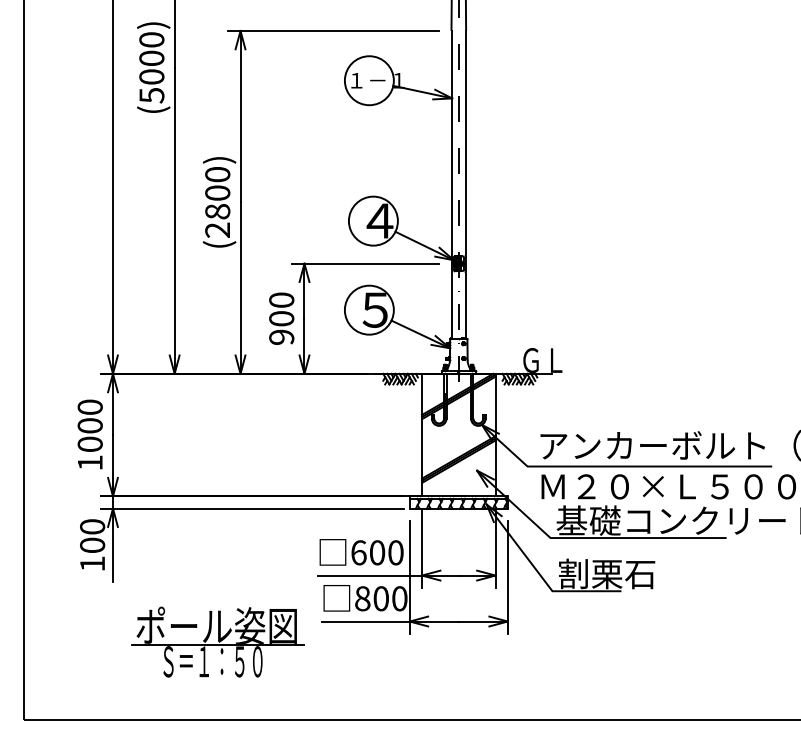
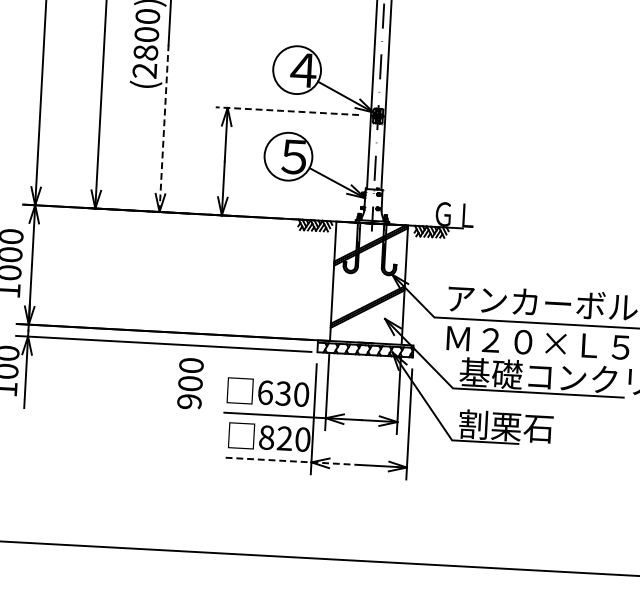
line: (365, 263) -> (287, 111), solid -> dashed
line: (240, 288) -> (164, 128), solid -> dashed
text: (281, 318) -> (190, 383), moved
text: (377, 552) -> (283, 393), 600 -> 630
text: (380, 598) -> (284, 438), 800 -> 820
line: (390, 621) -> (292, 461), solid -> dashed
part: (217, 641) -> (122, 471), removed

